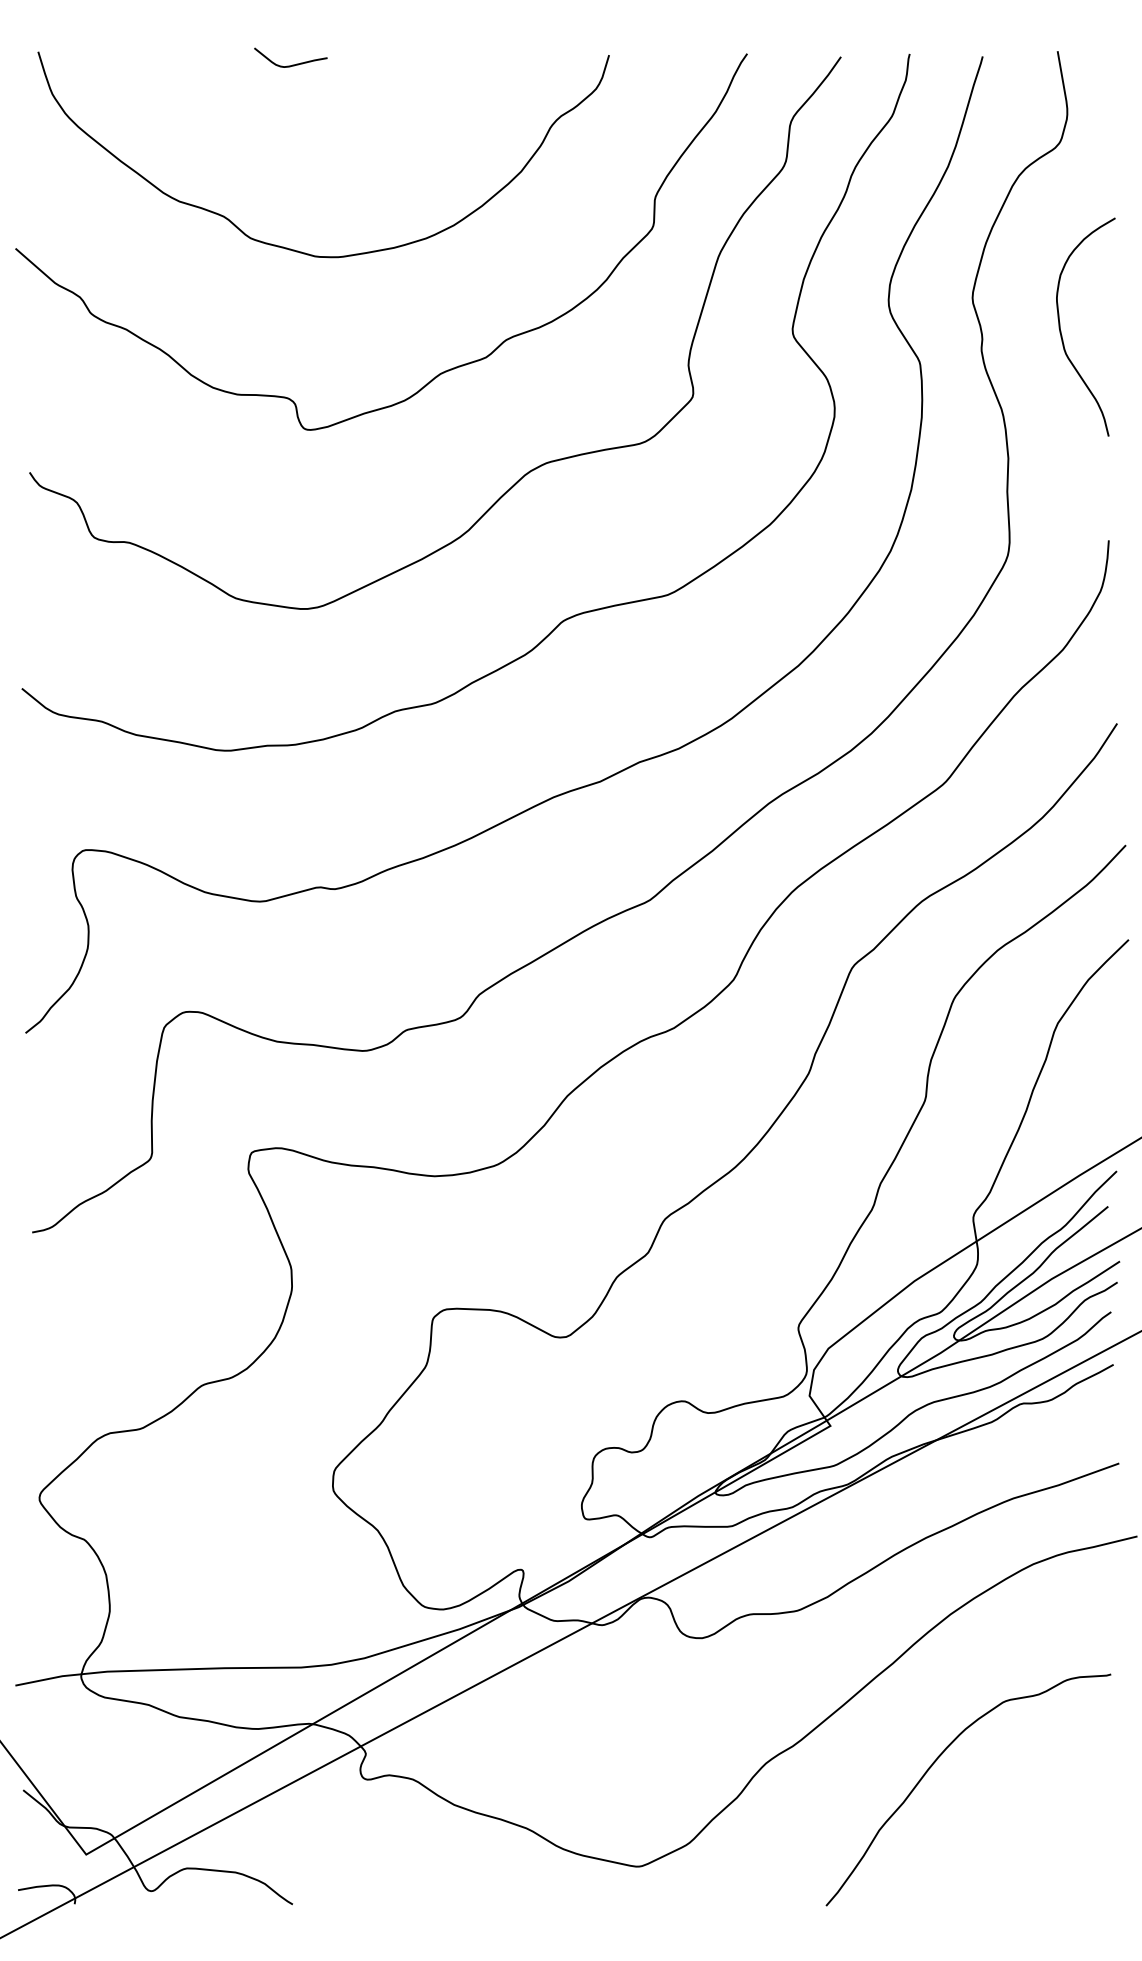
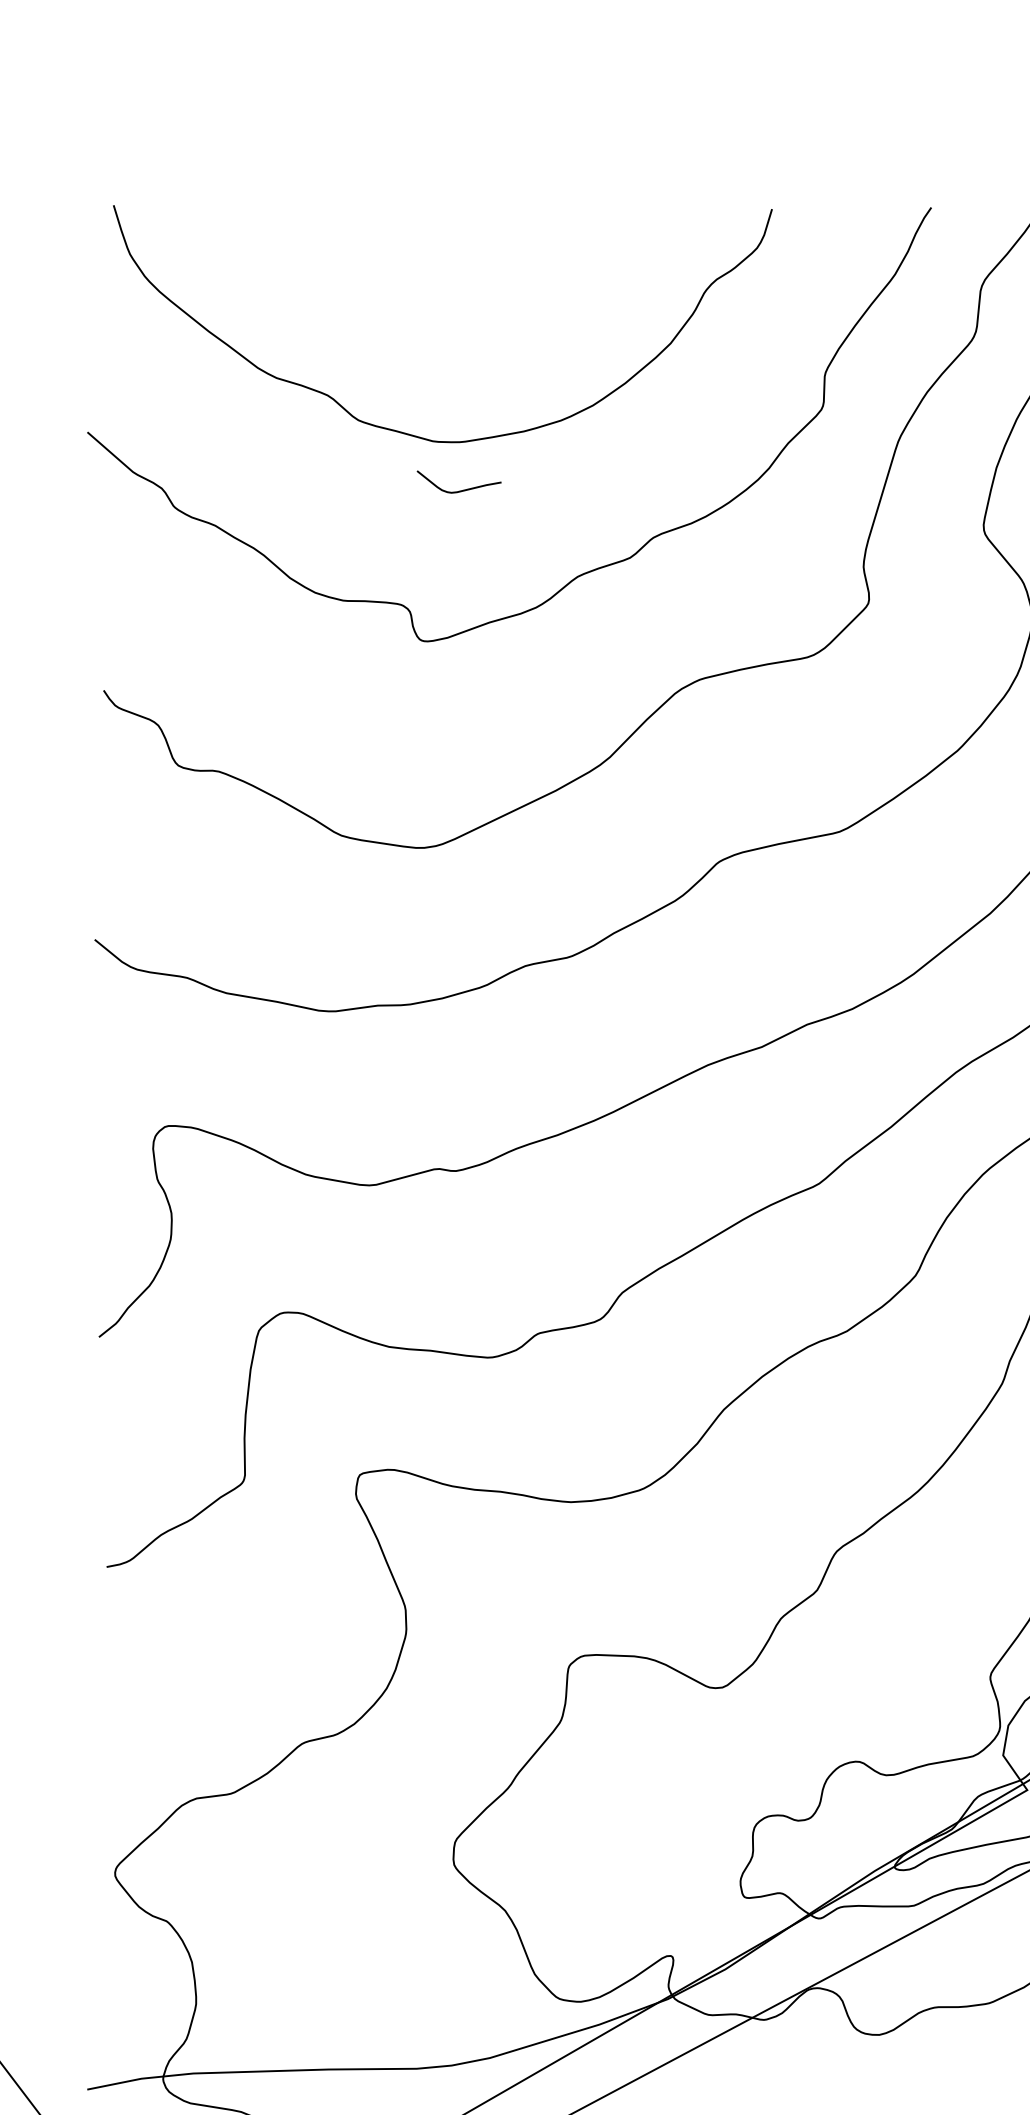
curve: (292, 64) -> (461, 489), moved

